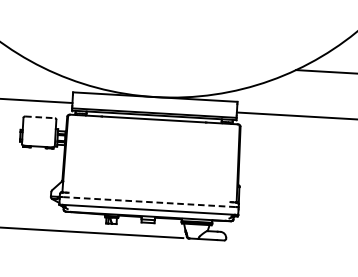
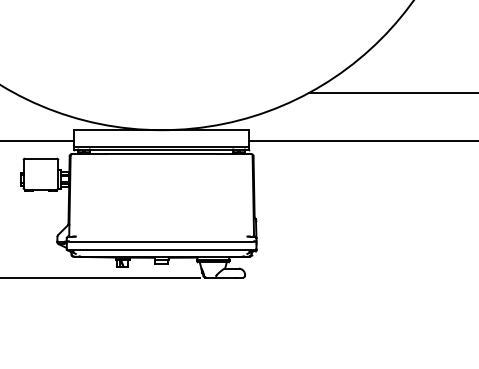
line: (39, 117) -> (40, 158), dashed -> solid
line: (149, 202) -> (161, 241), dashed -> solid

